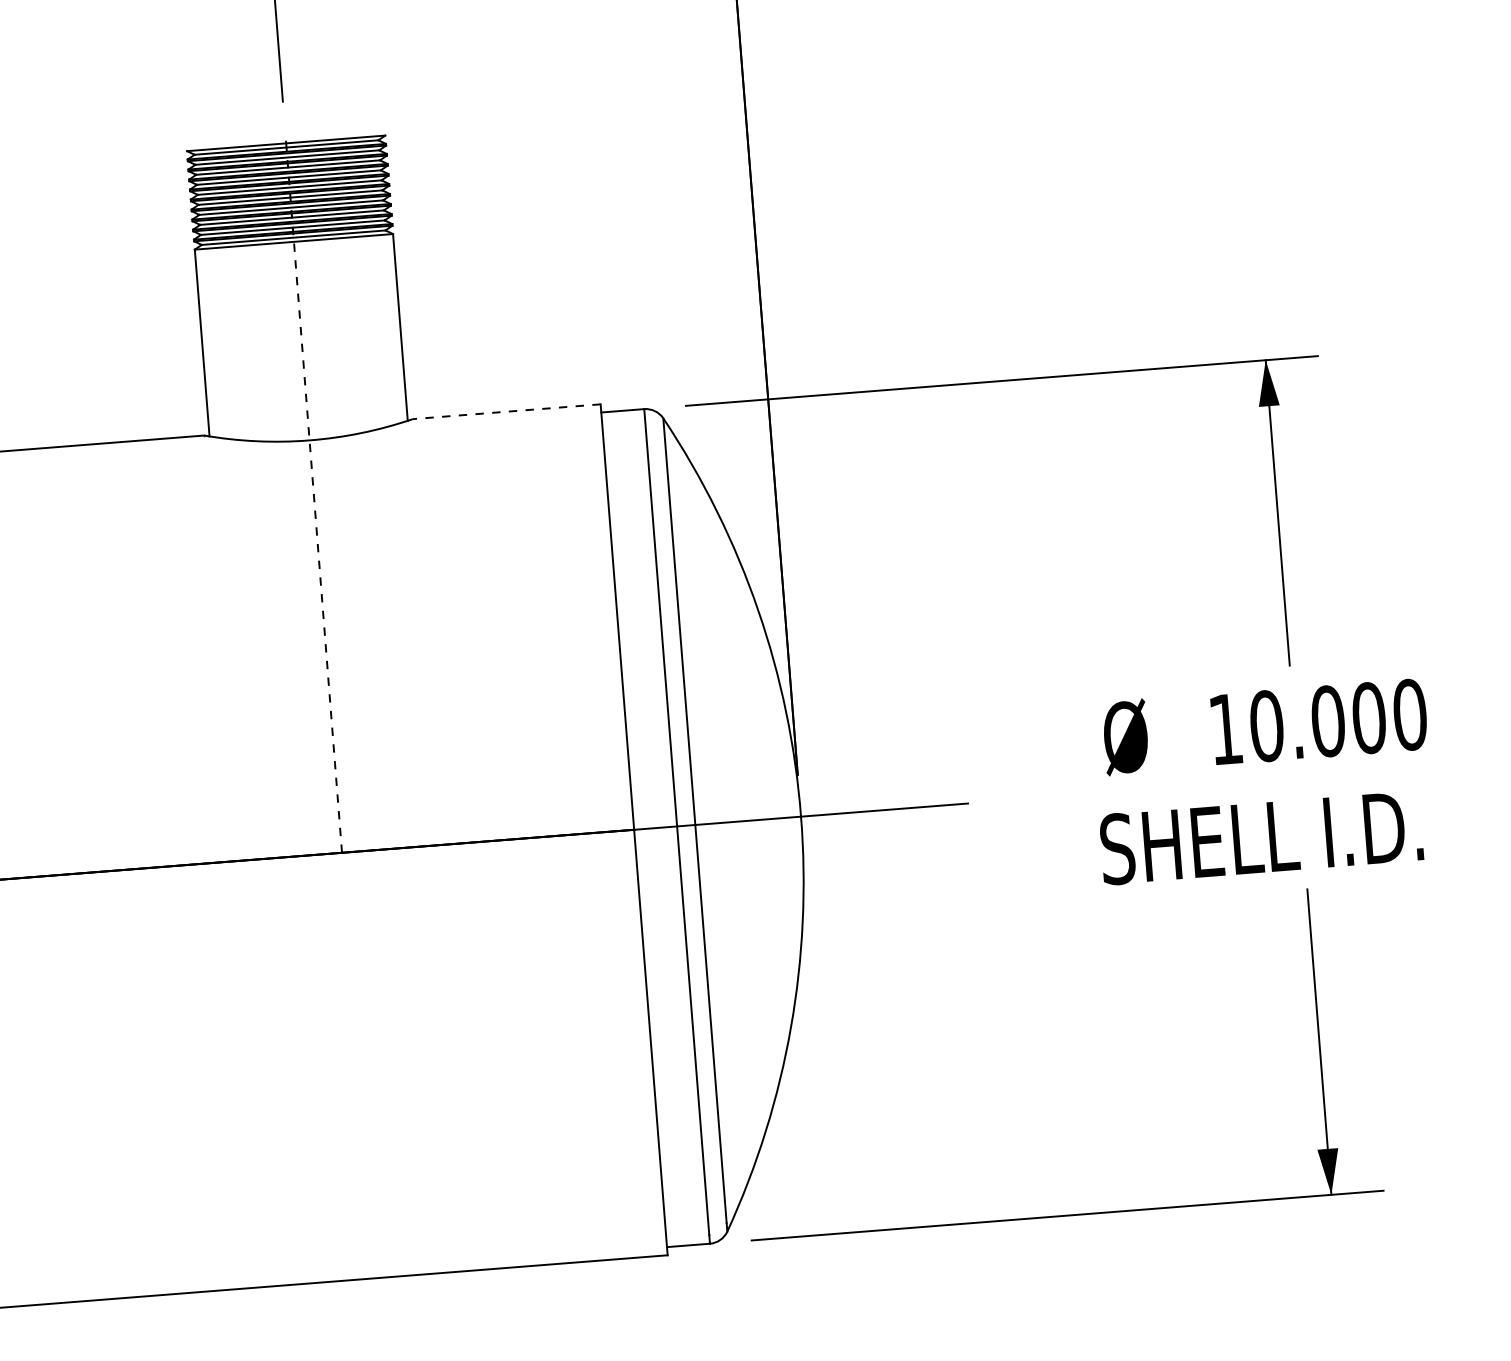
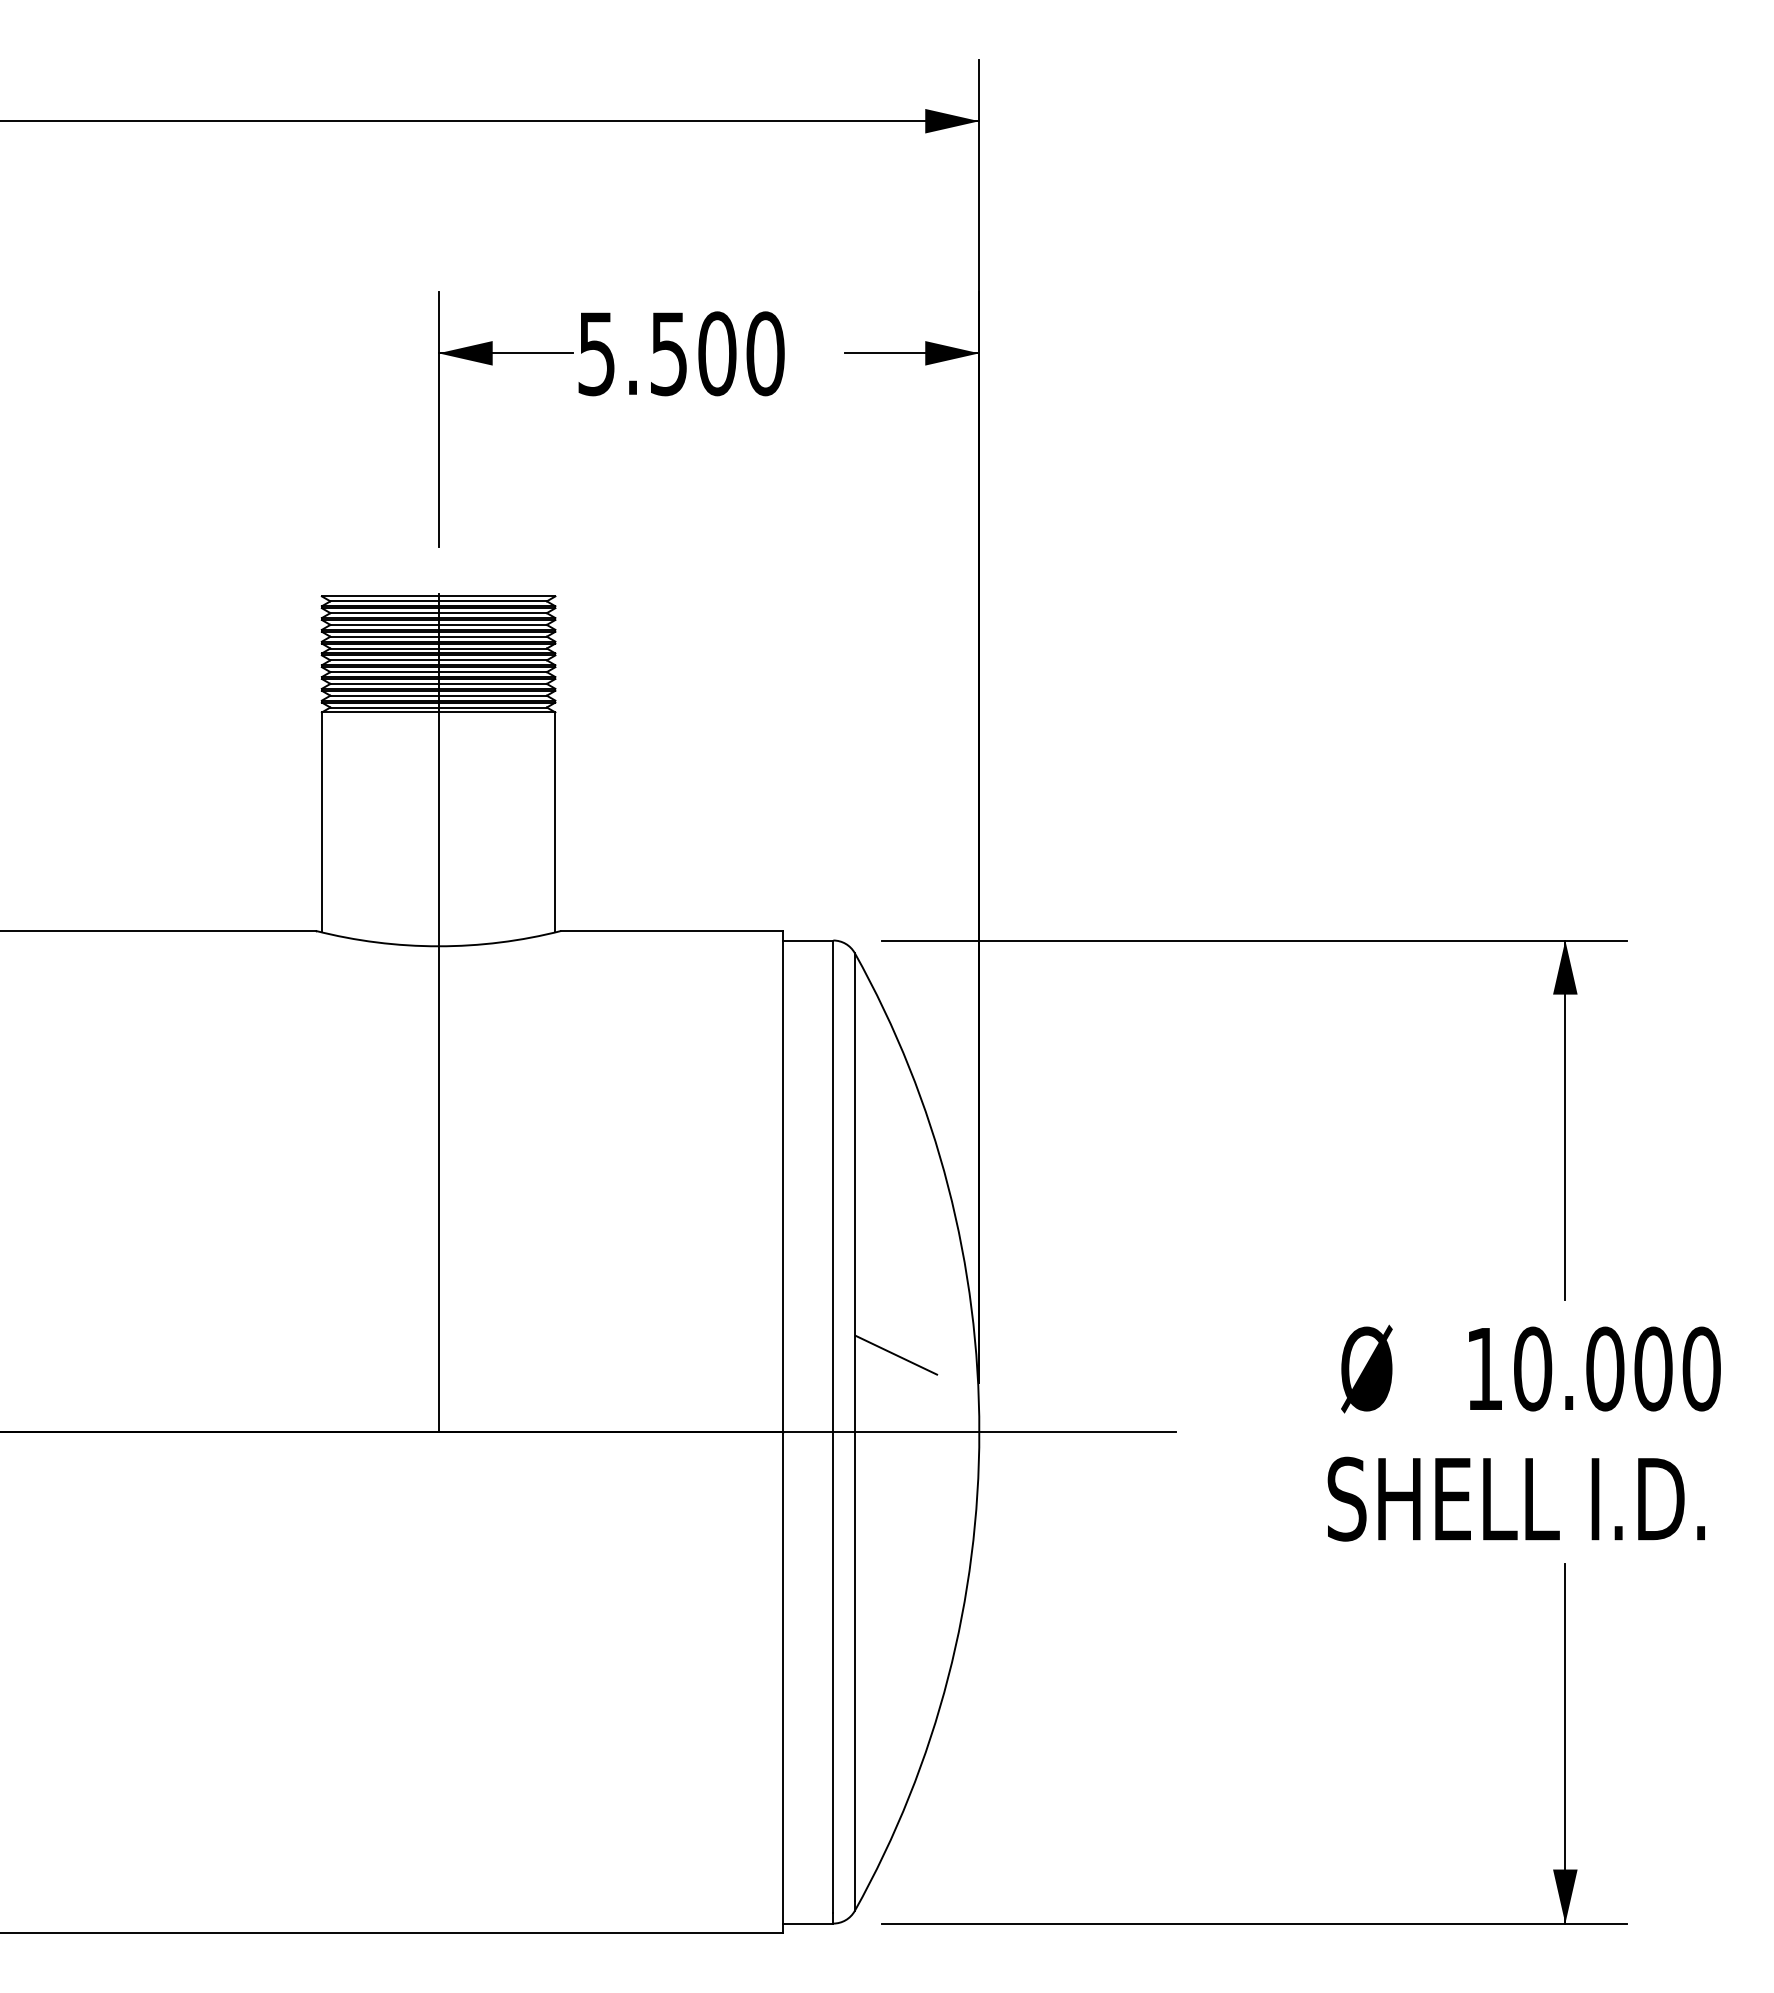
line: (507, 411) -> (672, 930), dashed -> solid
line: (314, 498) -> (438, 1014), dashed -> solid
line: (724, 757) -> (895, 1355), added

